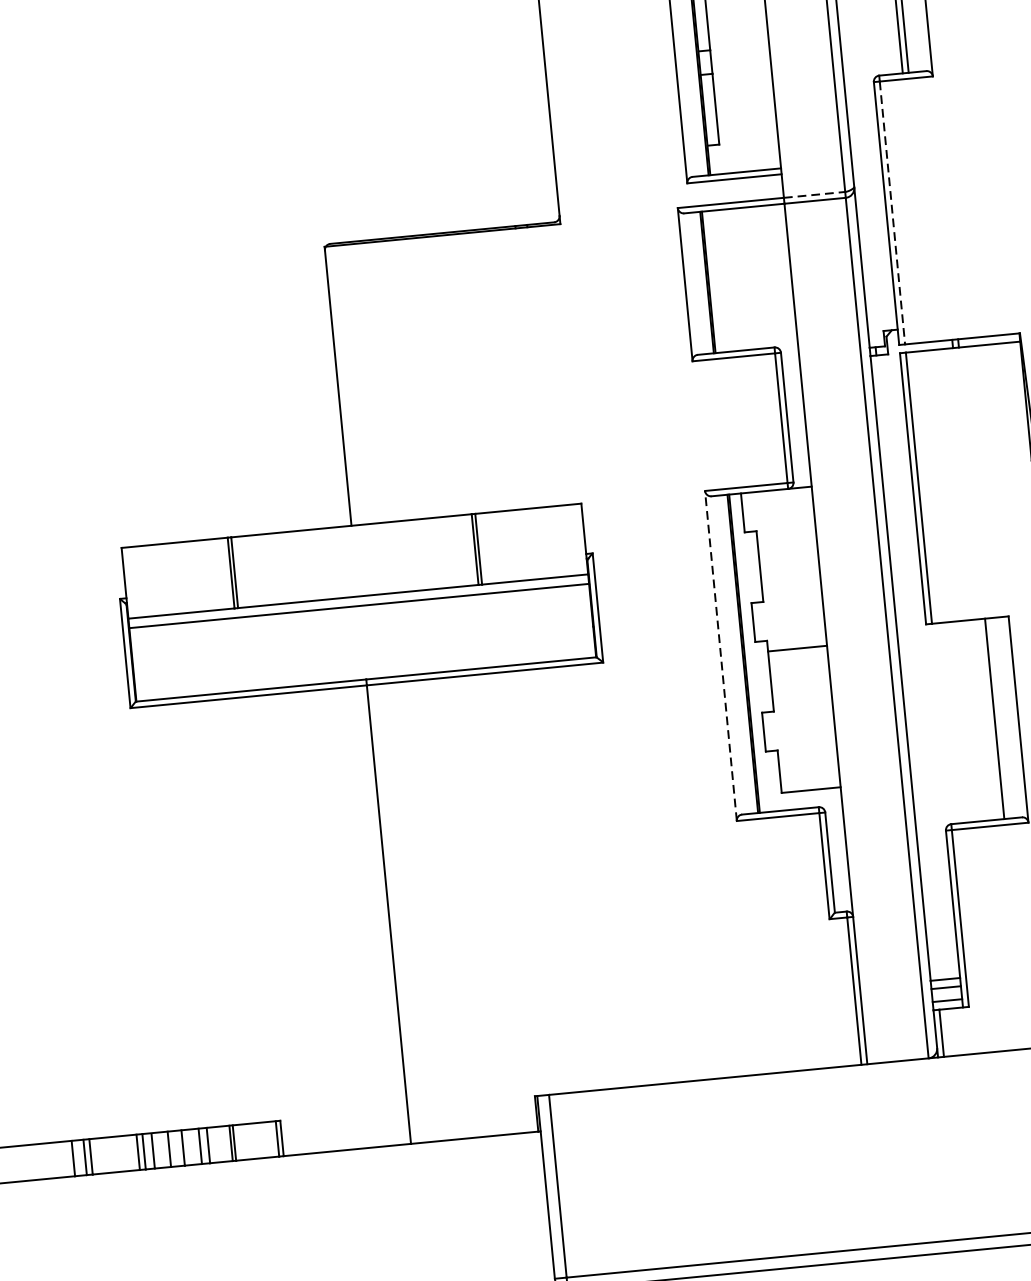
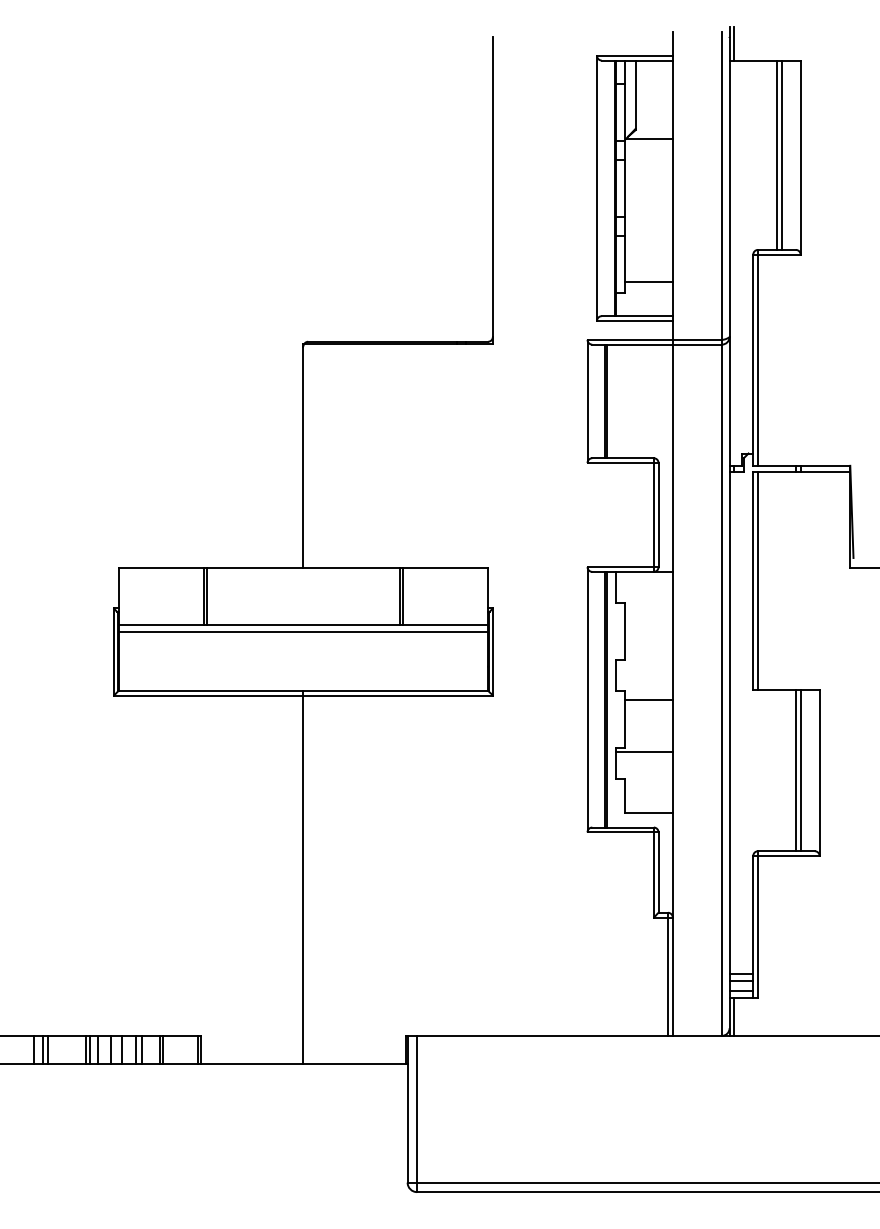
line: (746, 129) -> (648, 282), added
line: (814, 194) -> (697, 339), dashed -> solid
line: (893, 213) -> (758, 360), dashed -> solid
line: (720, 655) -> (587, 699), dashed -> solid
line: (796, 713) -> (643, 751), added
line: (988, 719) -> (795, 770), added

